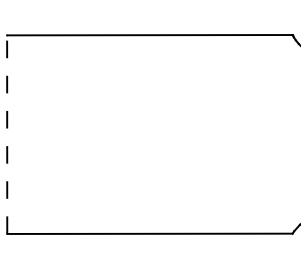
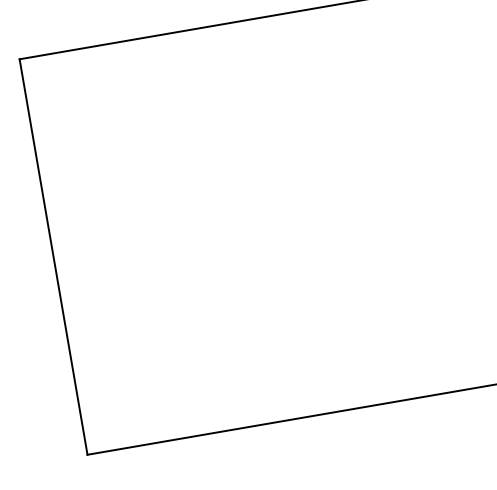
line: (7, 134) -> (54, 256), dashed -> solid

